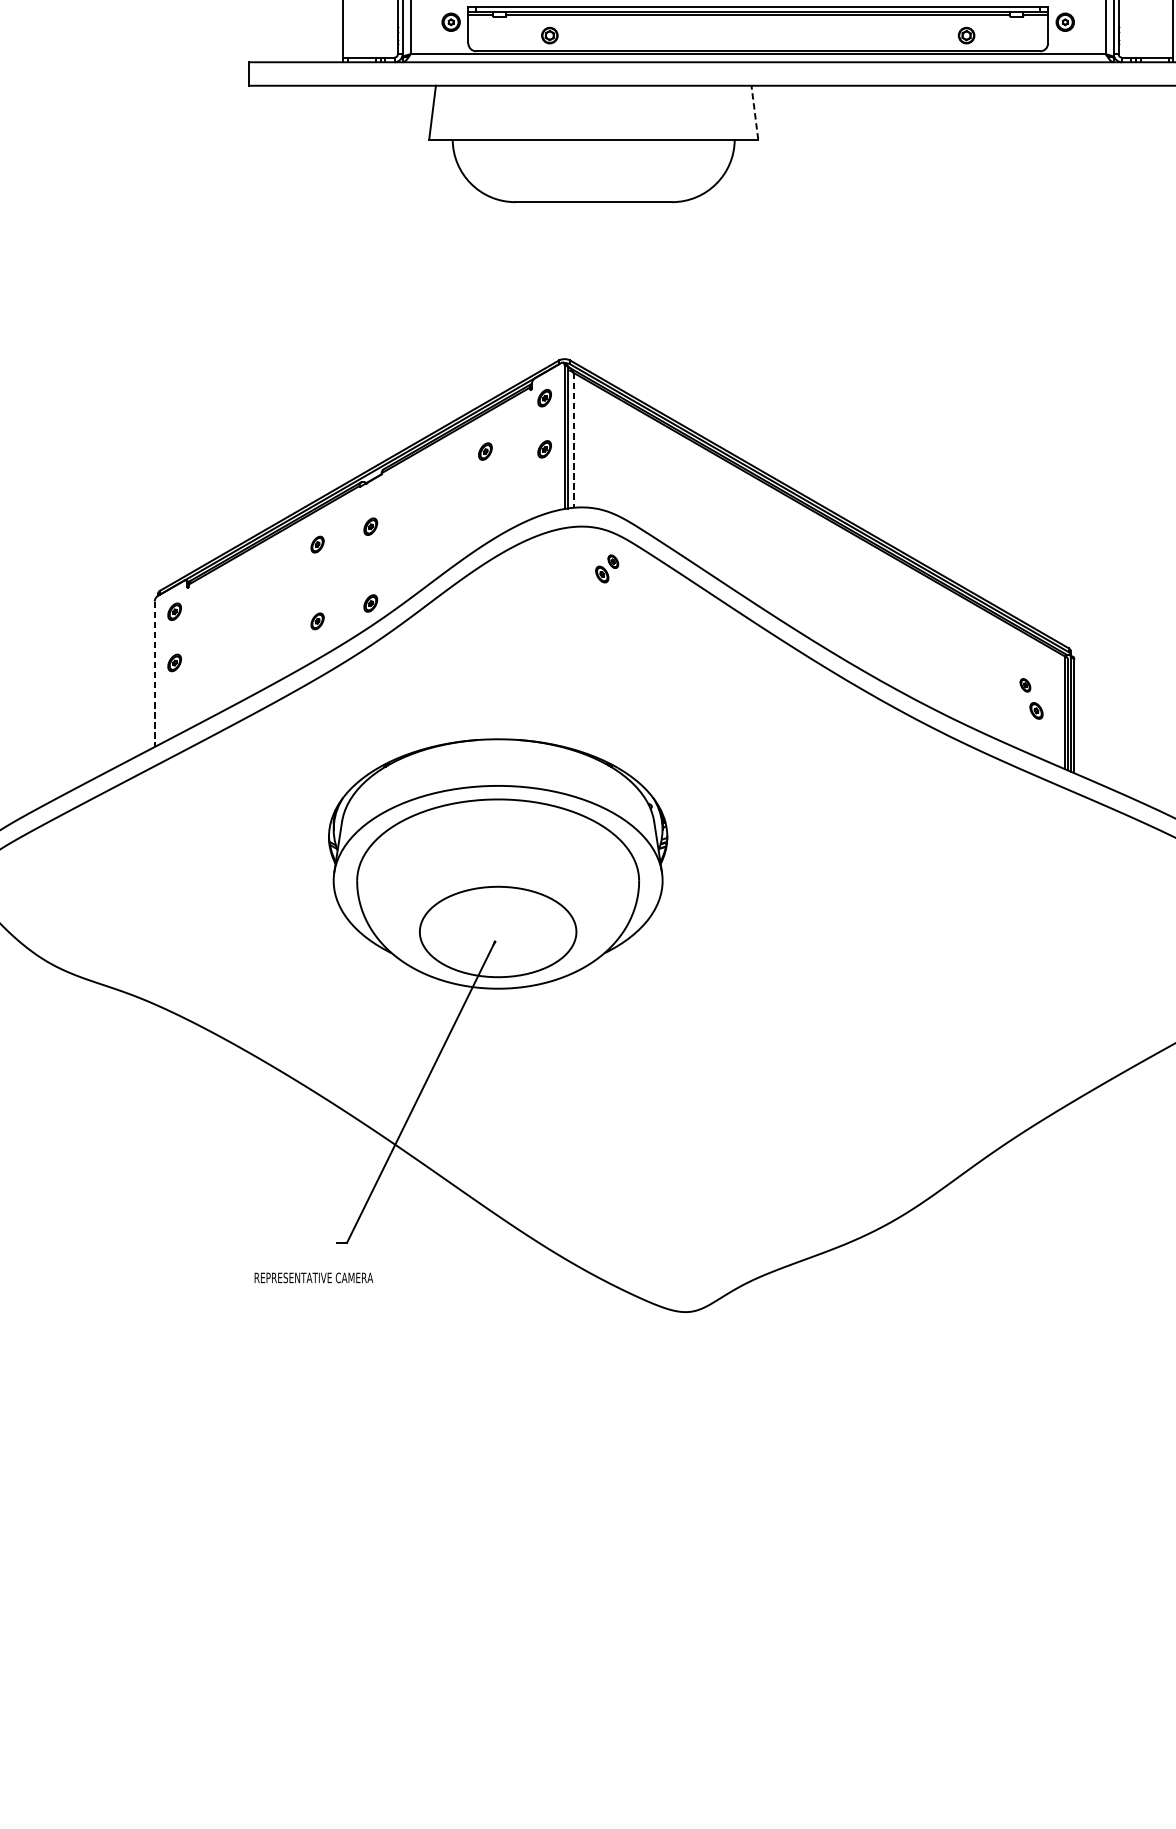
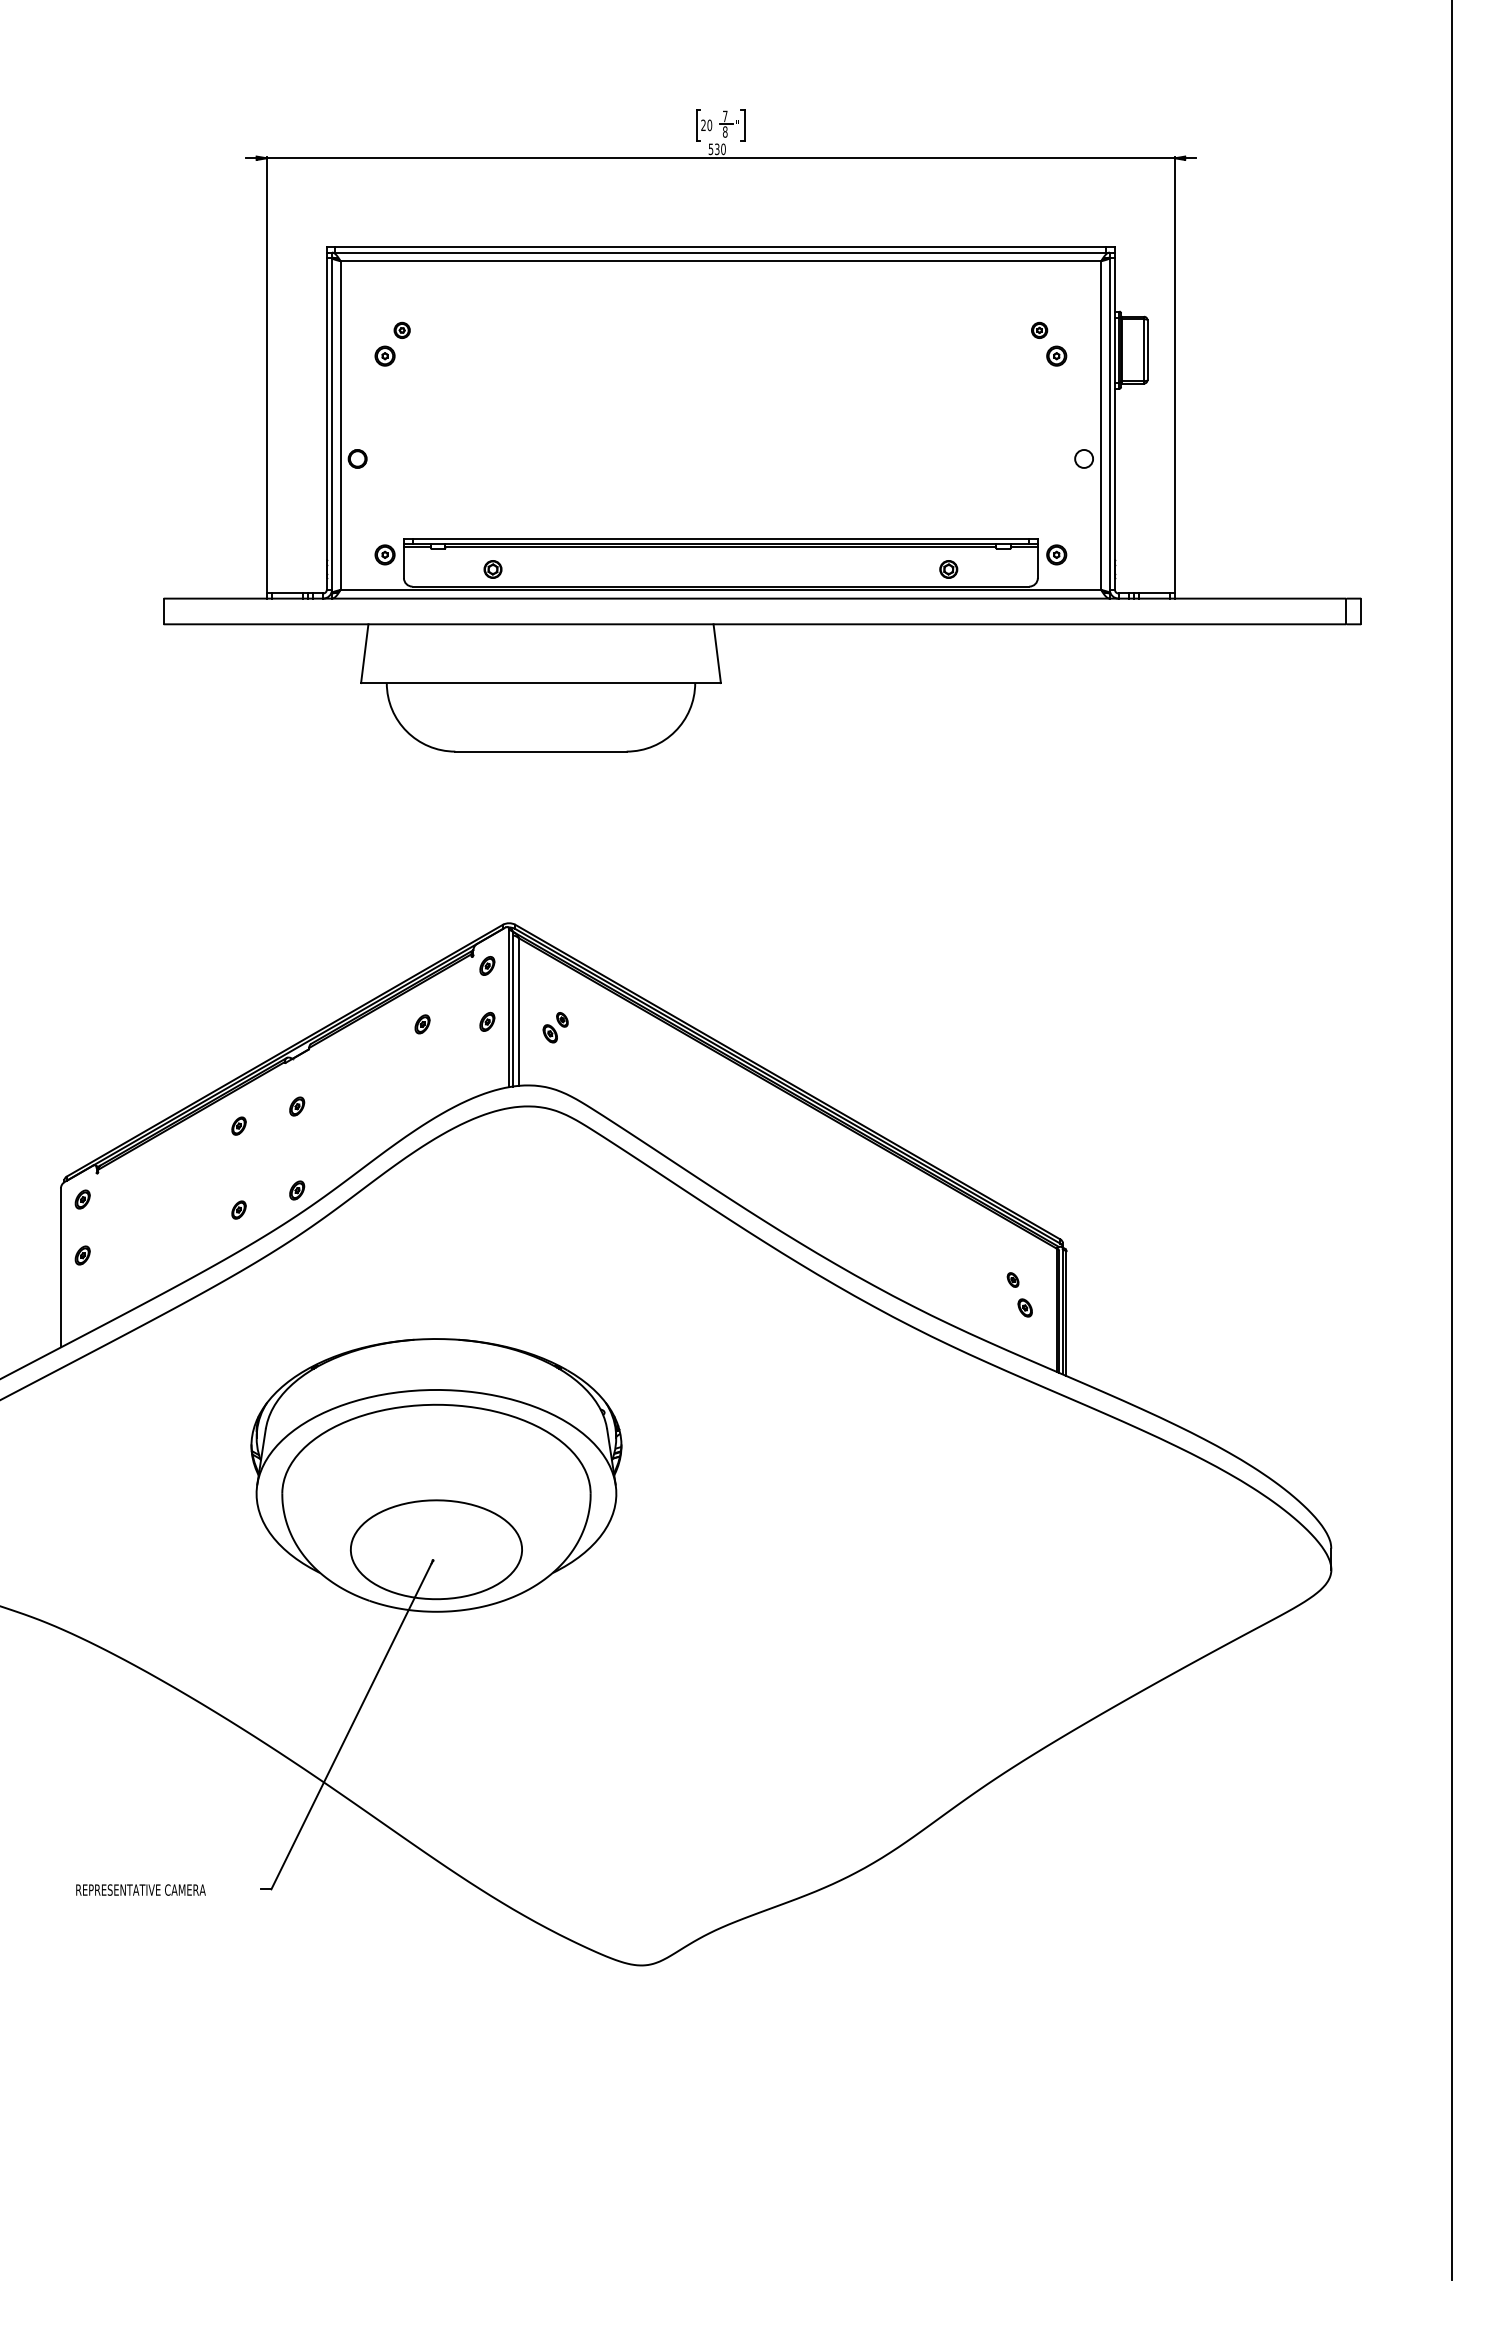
line: (755, 112) -> (717, 653), dashed -> solid
line: (573, 440) -> (518, 1012), dashed -> solid
part: (606, 568) -> (555, 1027), moved
line: (154, 673) -> (60, 1267), dashed -> solid
text: (313, 1277) -> (140, 1889), moved

